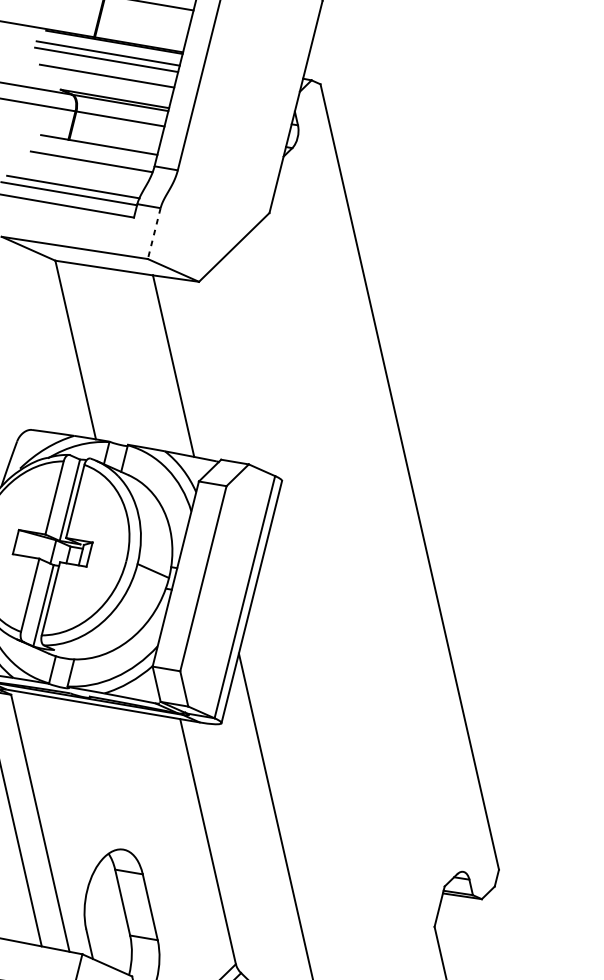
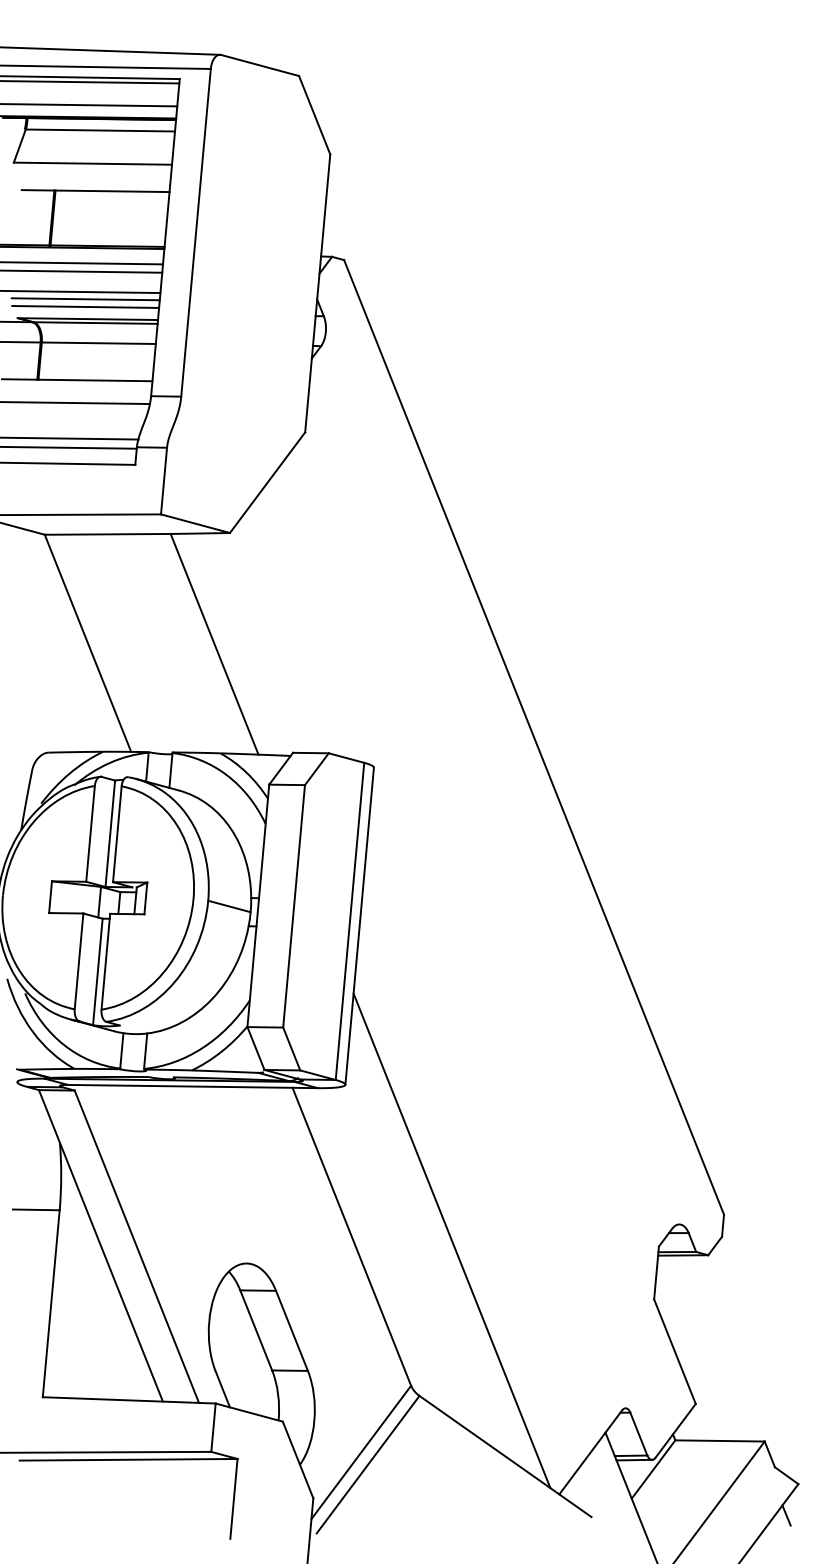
line: (115, 83) -> (85, 299), added
line: (114, 88) -> (85, 306), added
line: (153, 233) -> (163, 481), dashed -> solid

